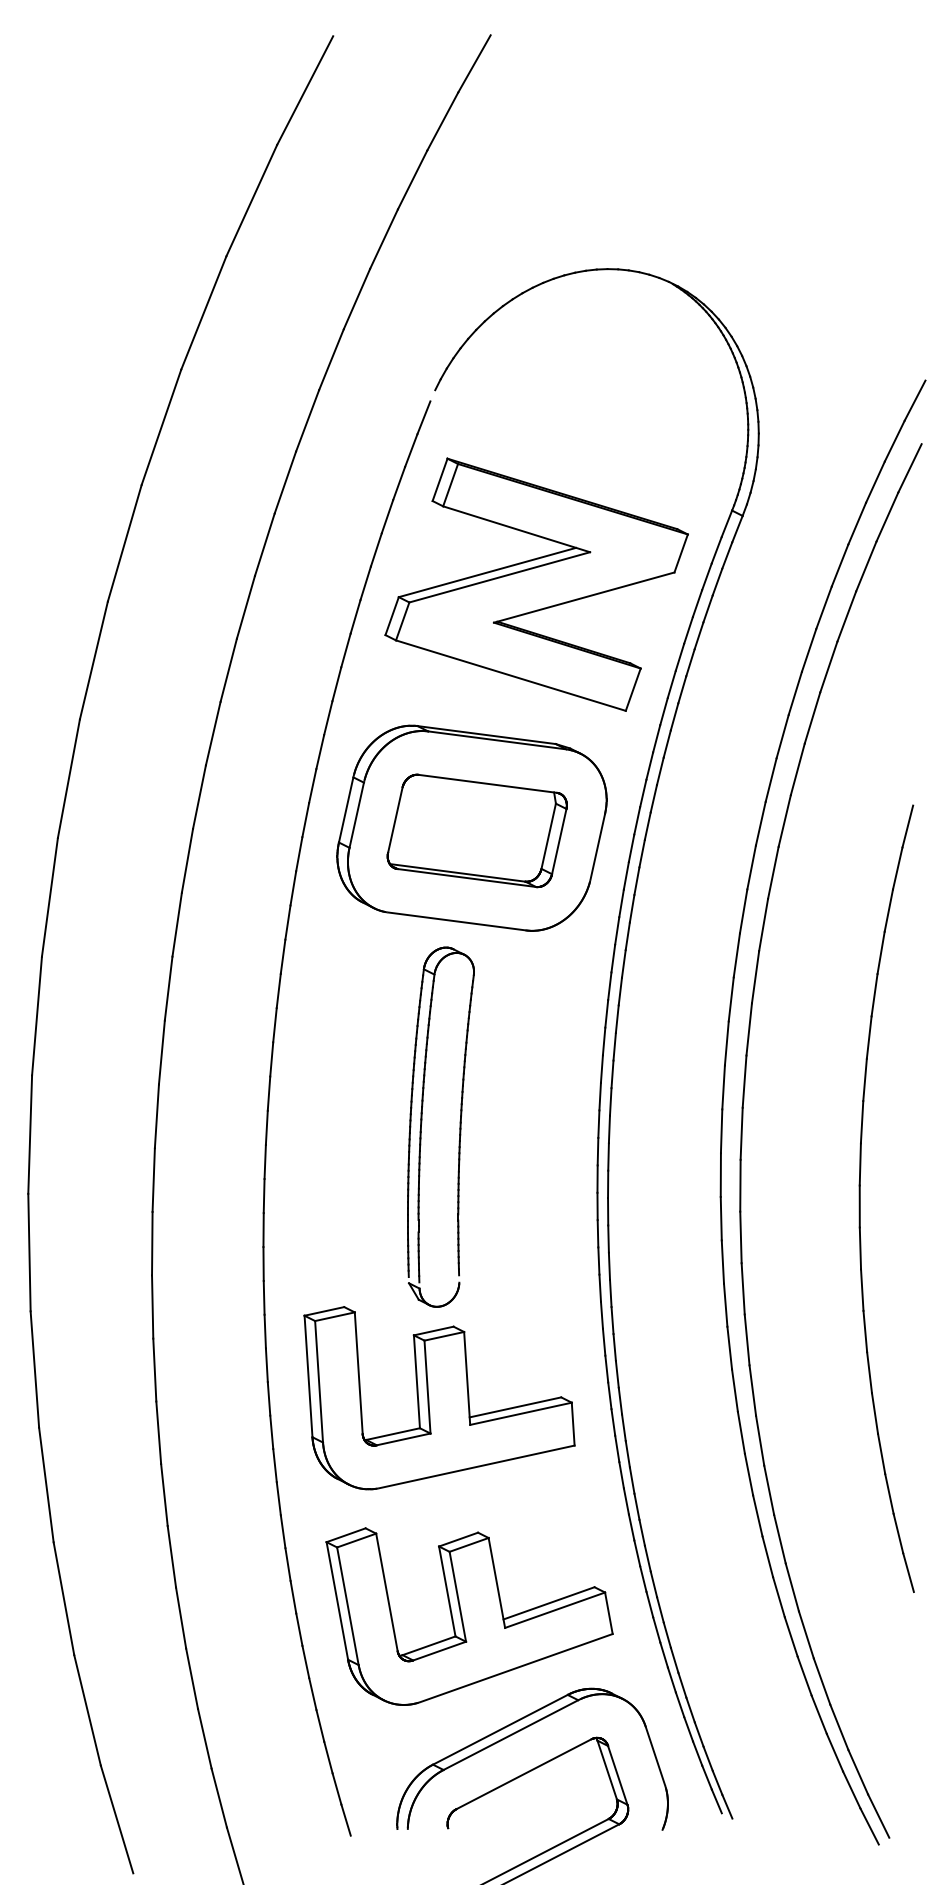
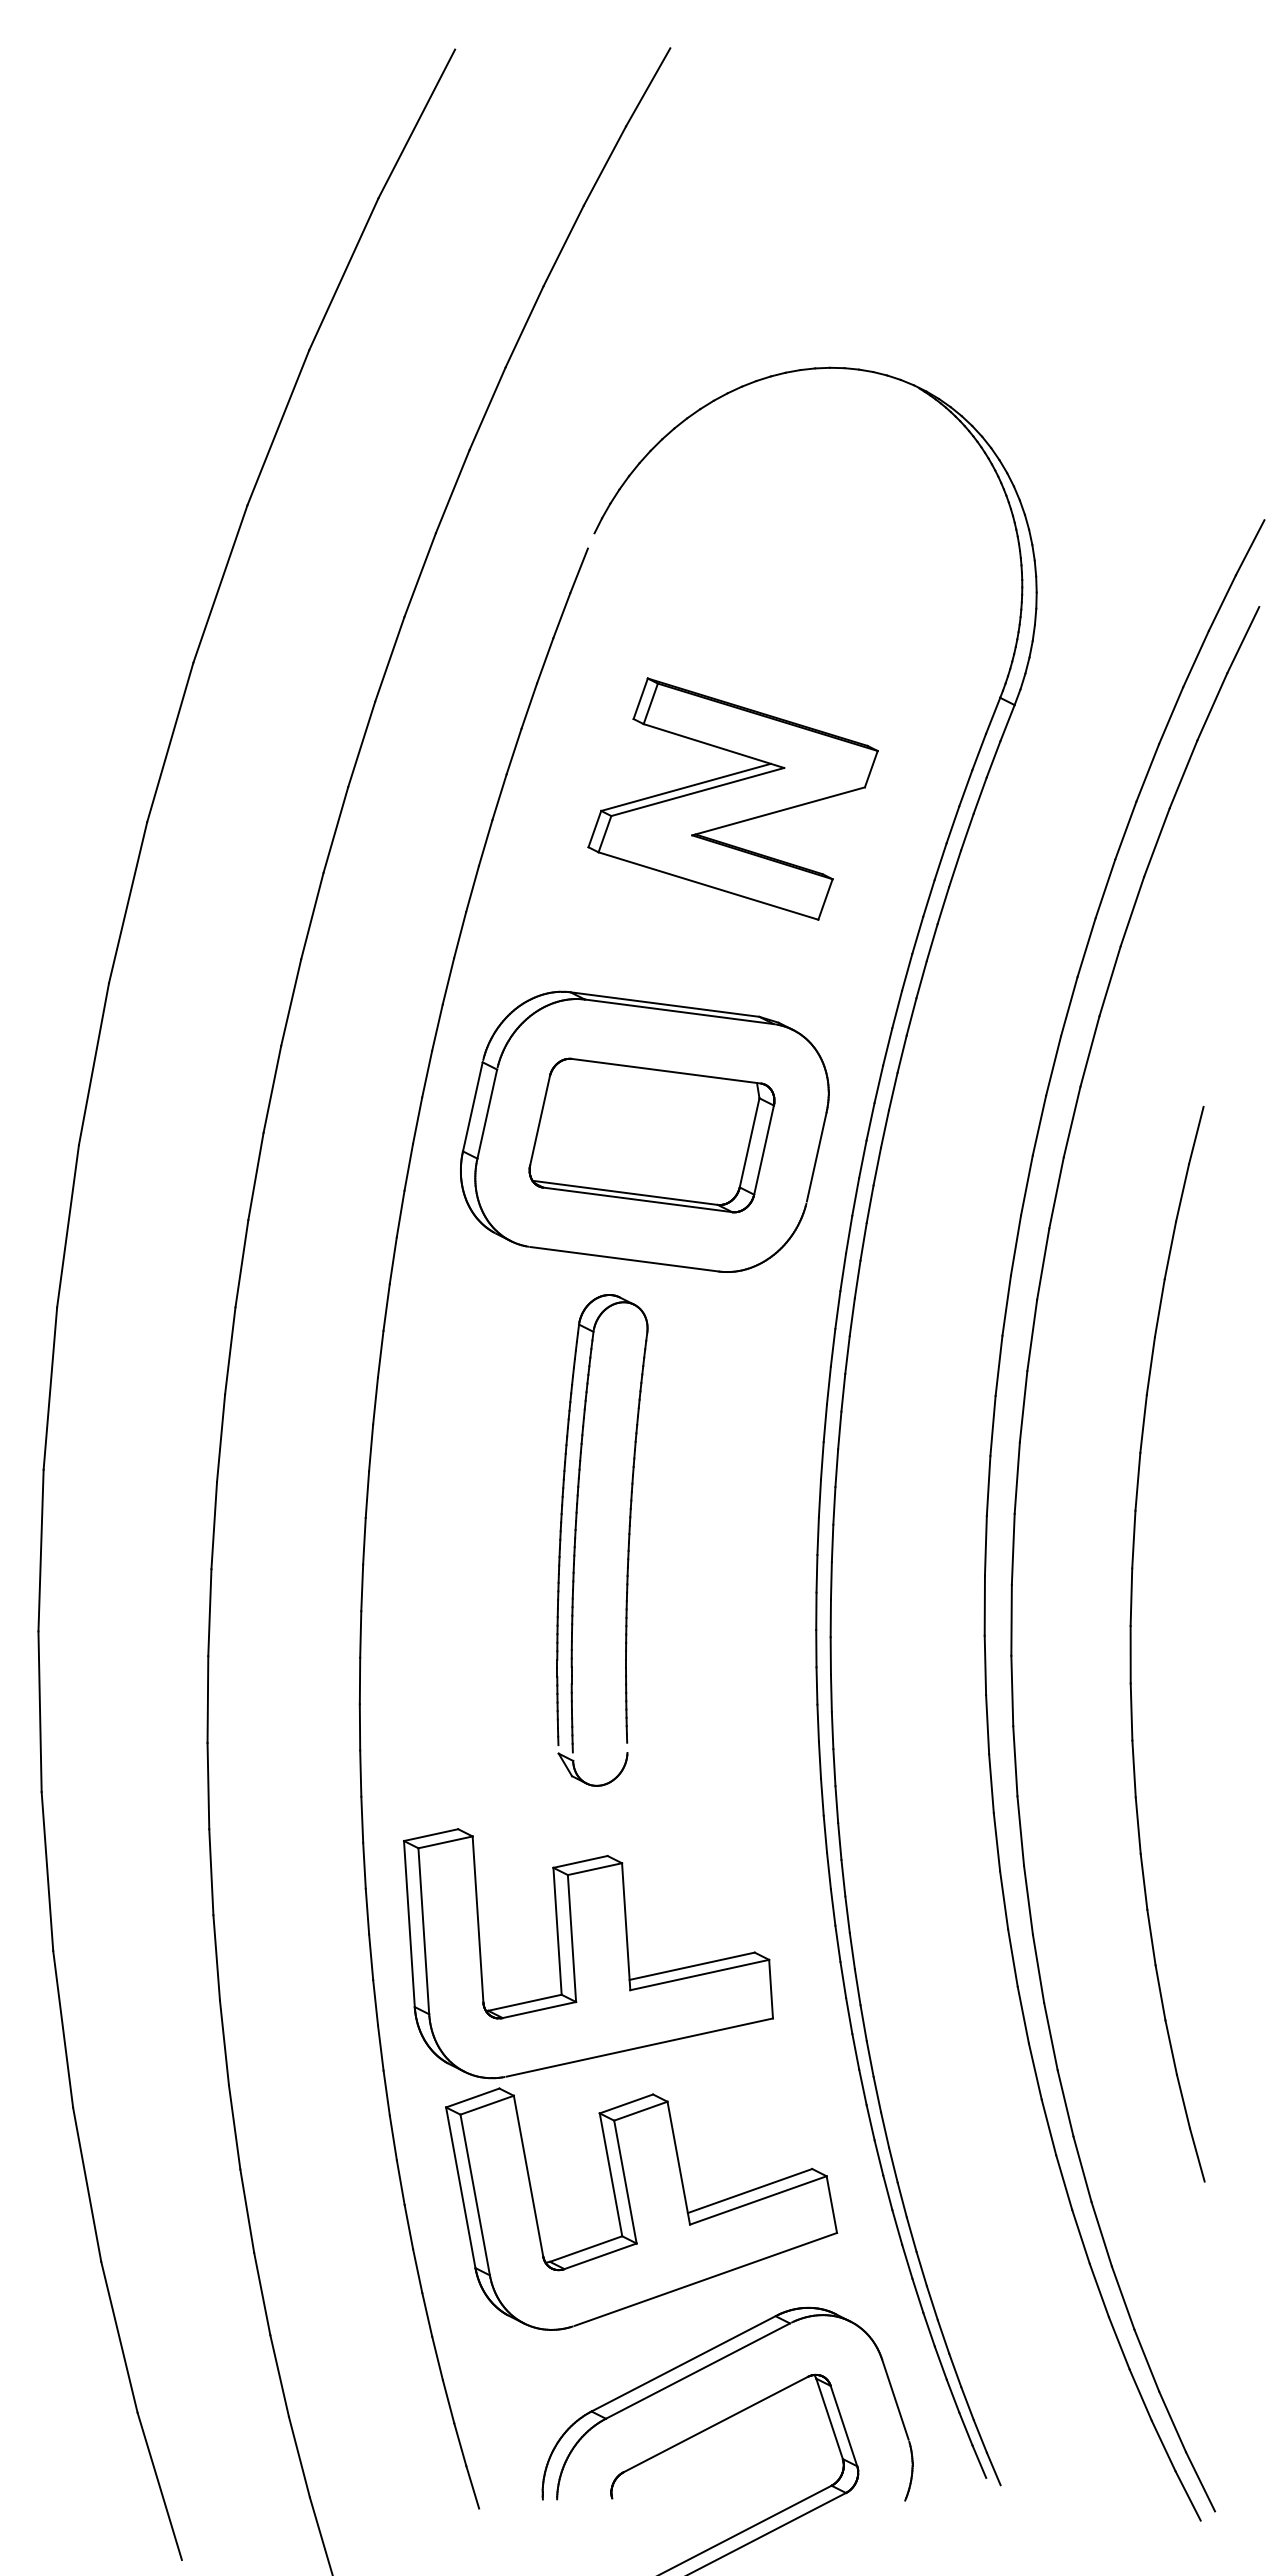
part: (536, 584) -> (732, 798), size x0.7
part: (860, 1198) -> (1131, 1644), moved
part: (439, 1398) -> (588, 1953), moved

